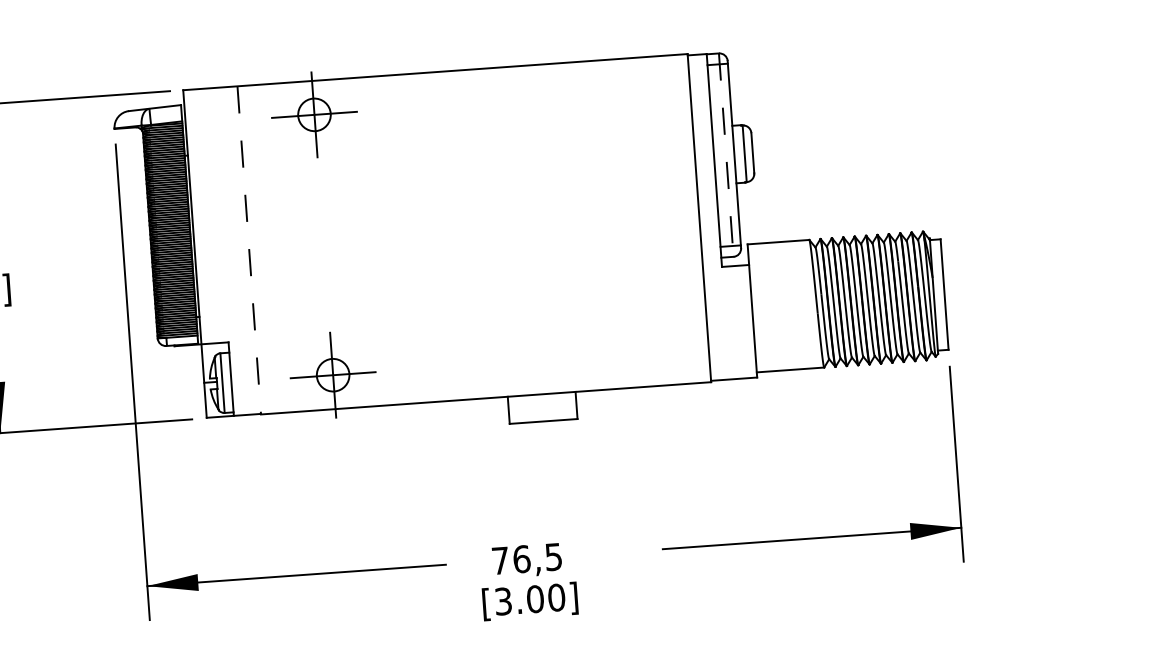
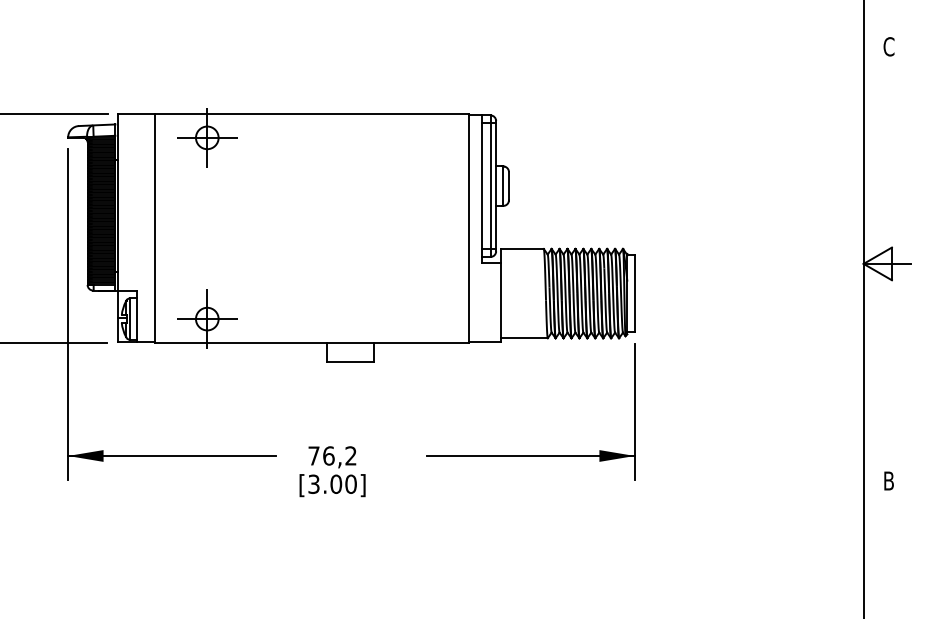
line: (726, 155) -> (490, 186), dashed -> solid
line: (249, 250) -> (155, 228), dashed -> solid
text: (552, 556) -> (350, 455), 76,5 -> 76,2

